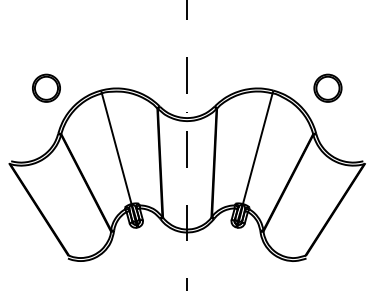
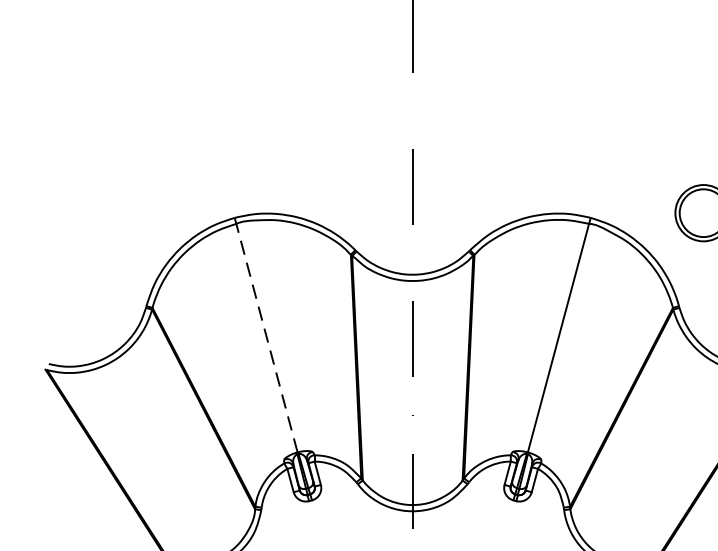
part: (46, 87) -> (121, 211), removed
line: (116, 148) -> (266, 337), solid -> dashed

